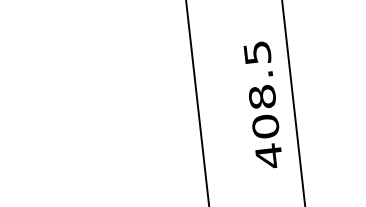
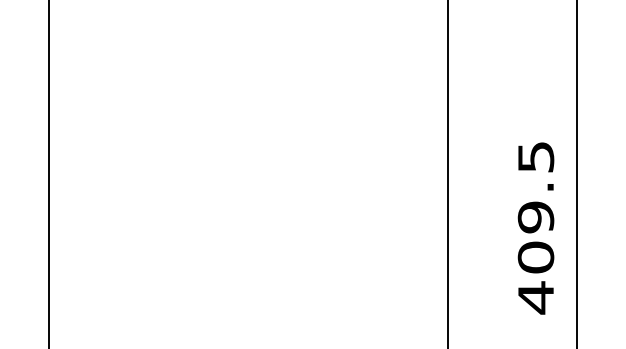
text: (262, 97) -> (536, 217), 408.5 -> 409.5

